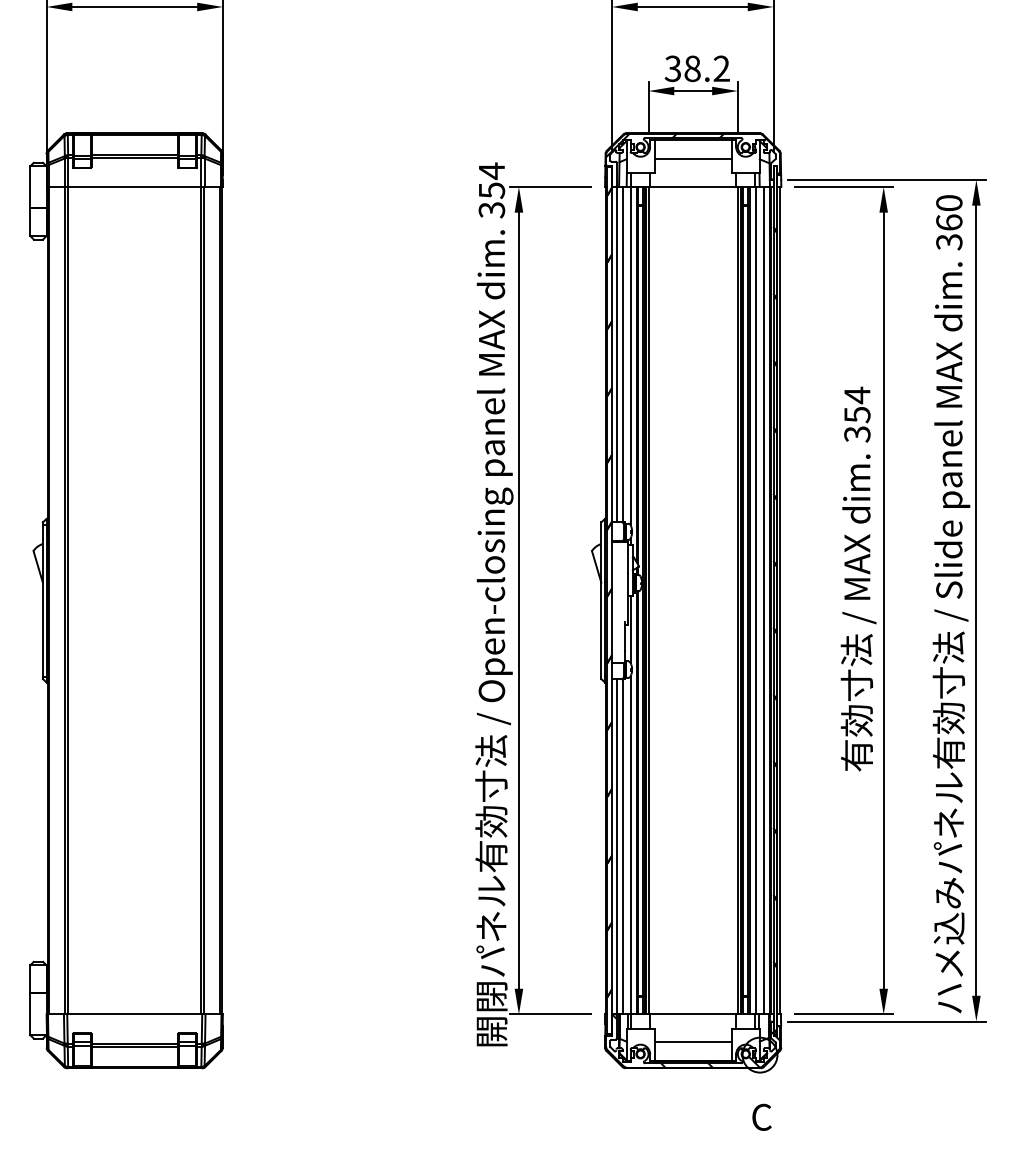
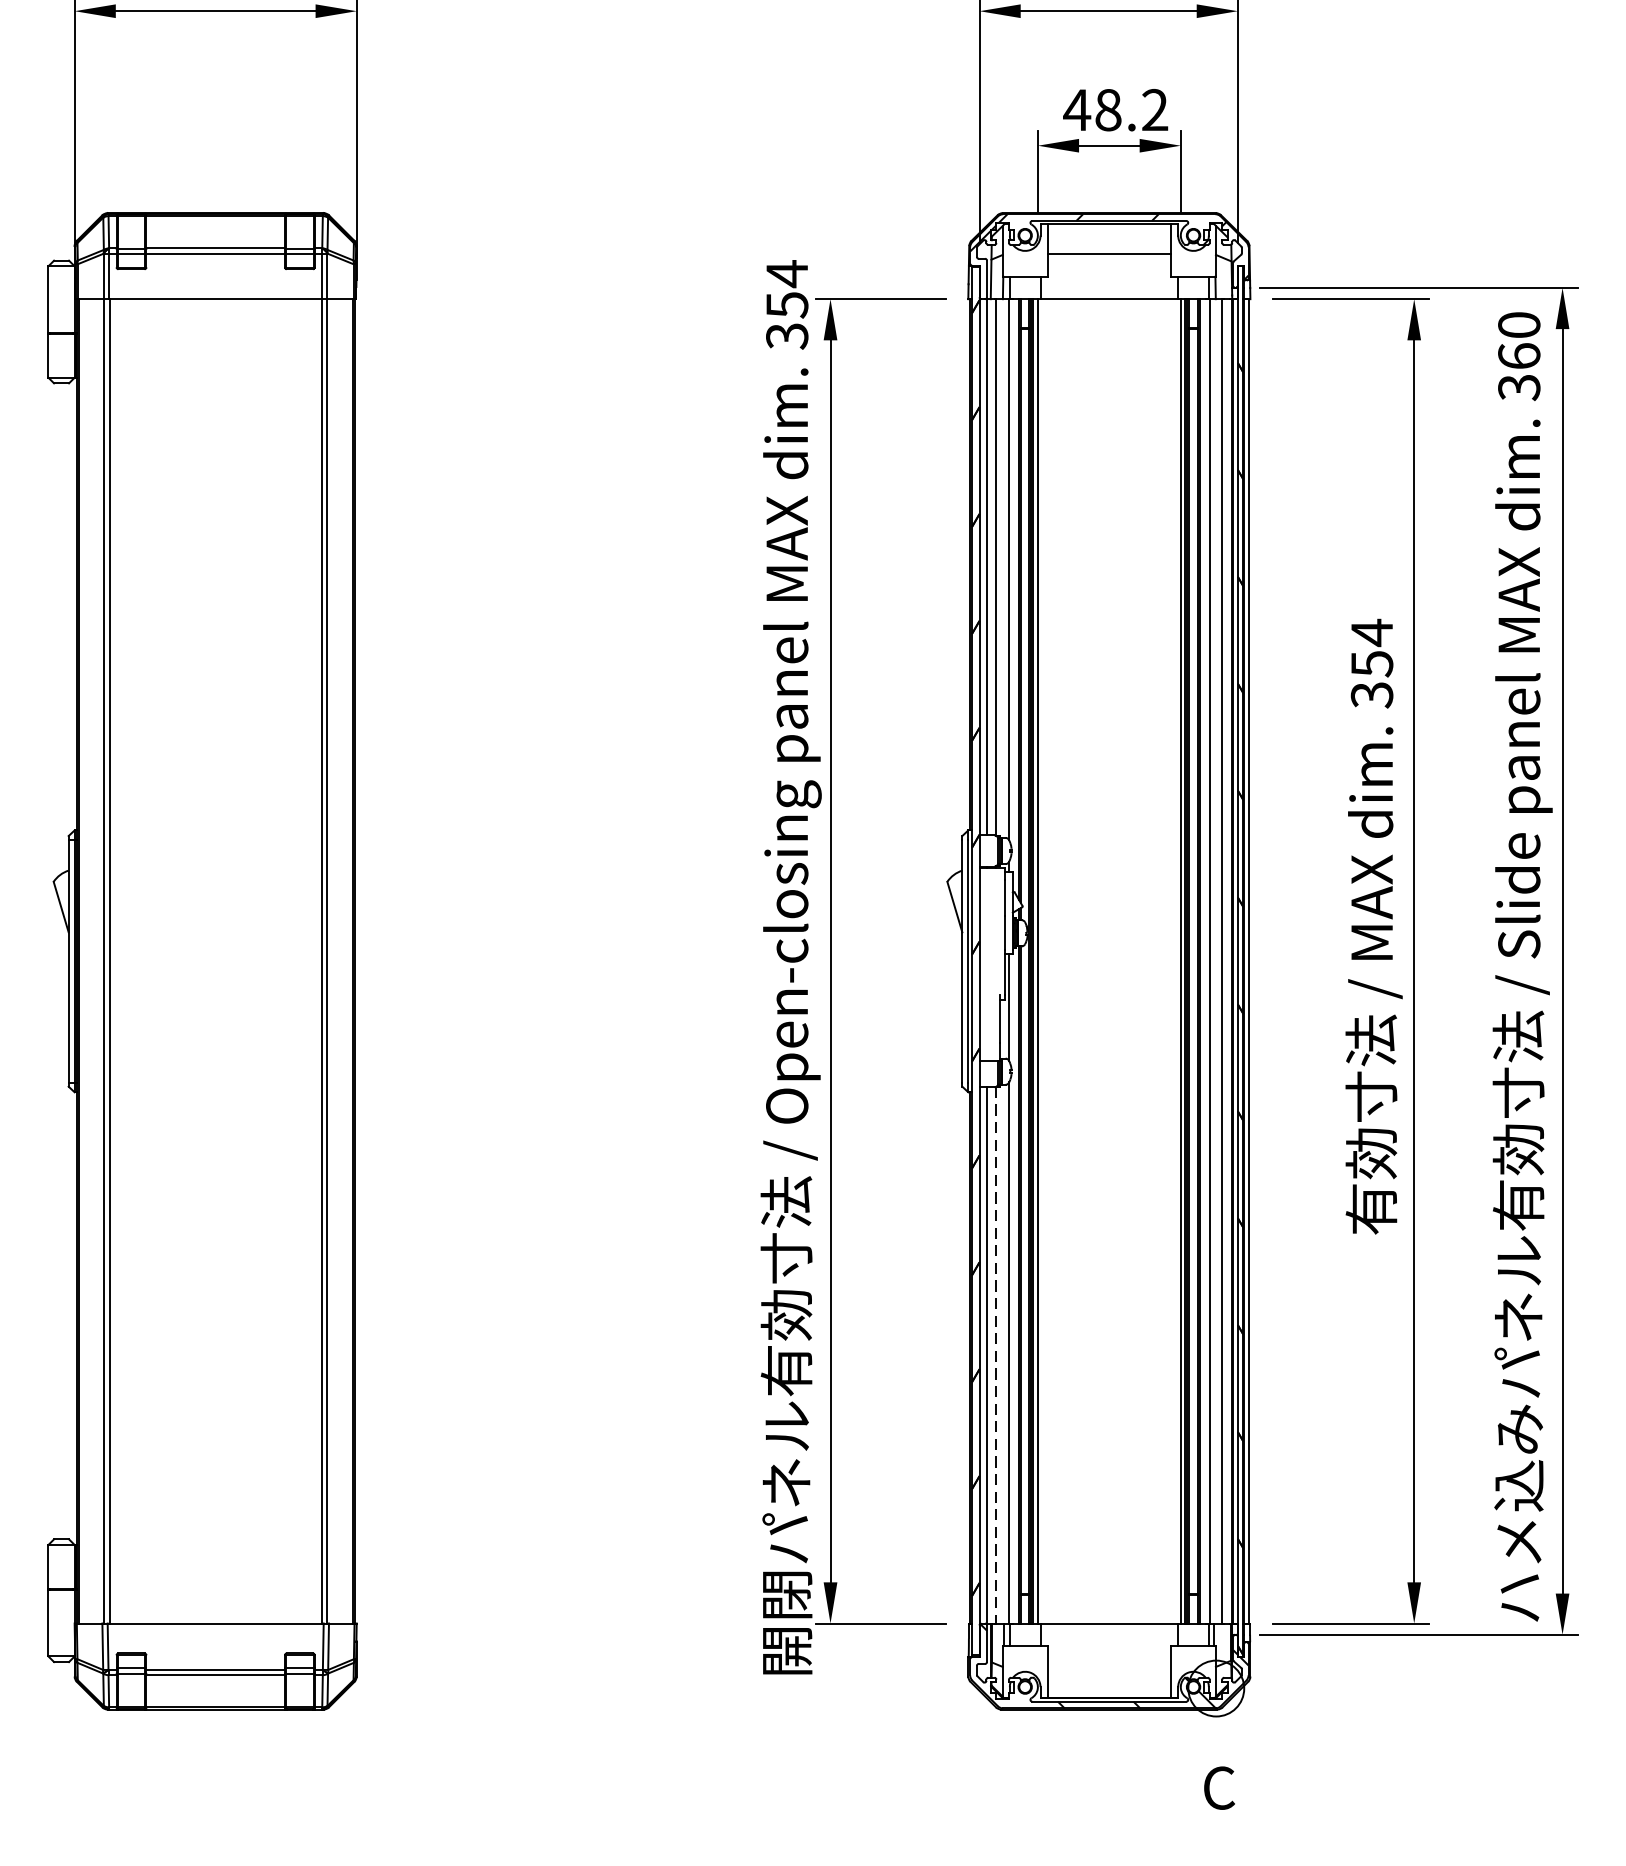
text: (672, 68) -> (1076, 109), 38.2 -> 48.2
line: (622, 846) -> (996, 1354), solid -> dashed
line: (692, 1041) -> (1108, 1666), removed

